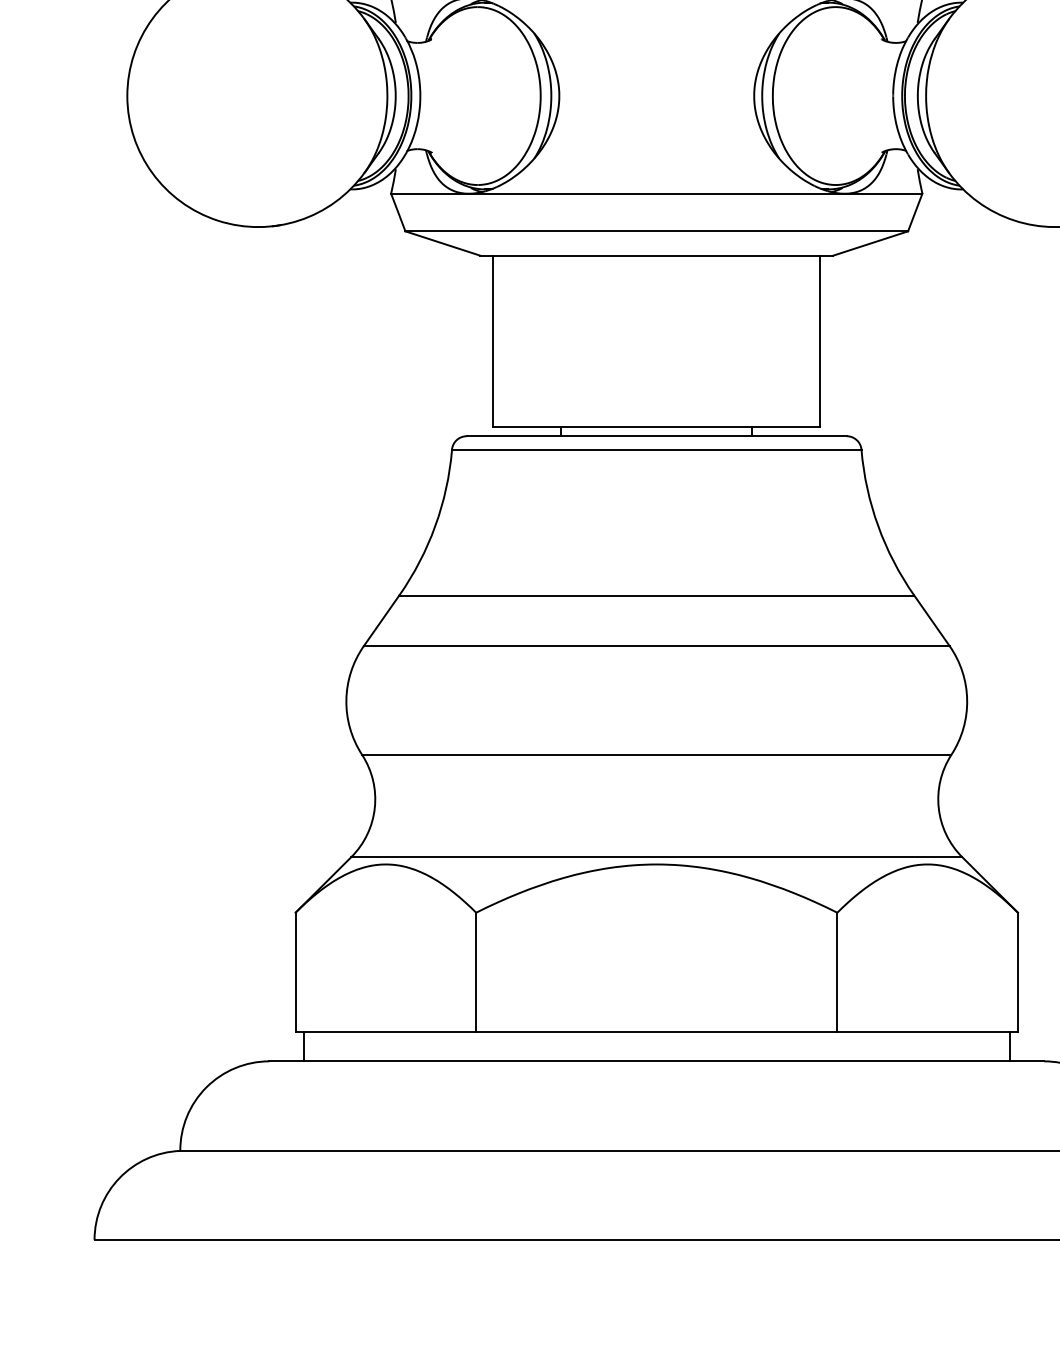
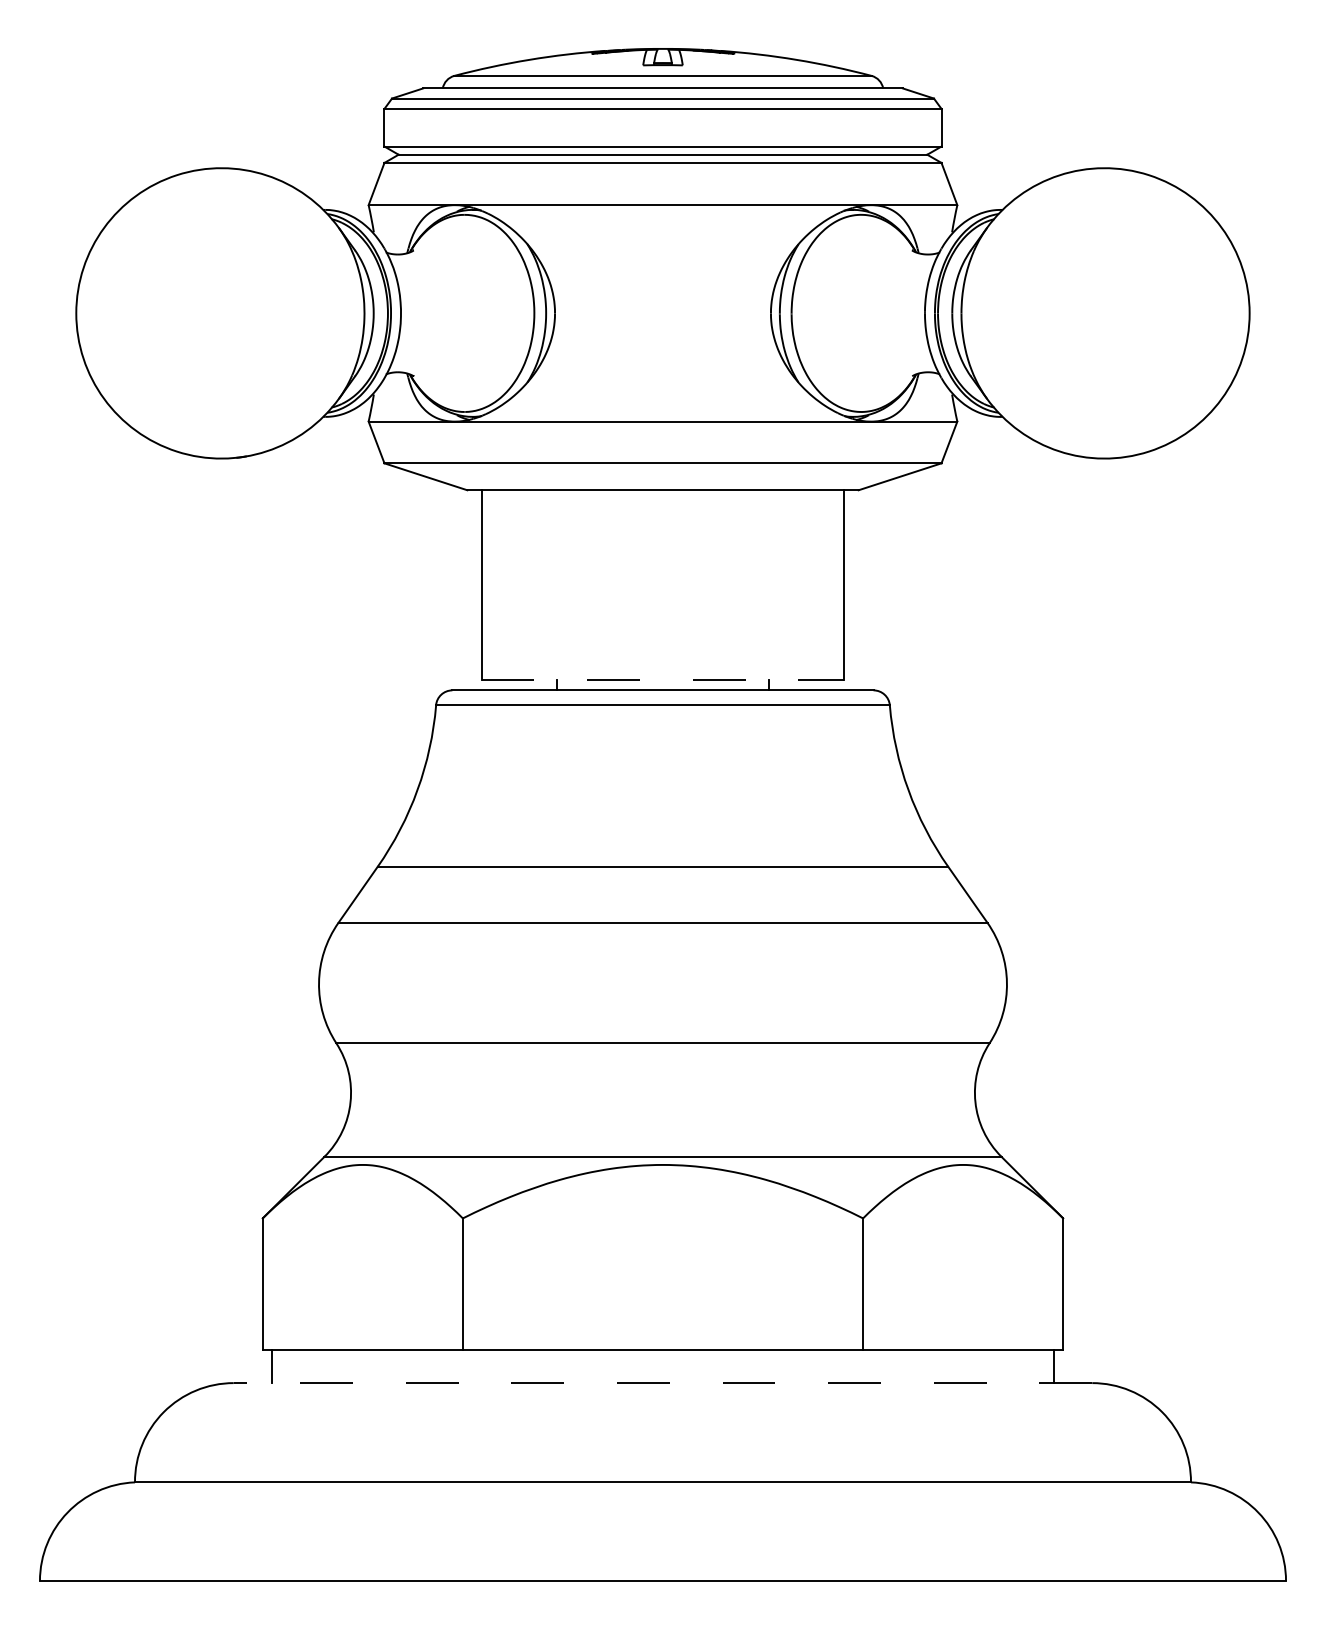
line: (657, 426) -> (663, 679), solid -> dashed
line: (656, 1061) -> (662, 1383), solid -> dashed

